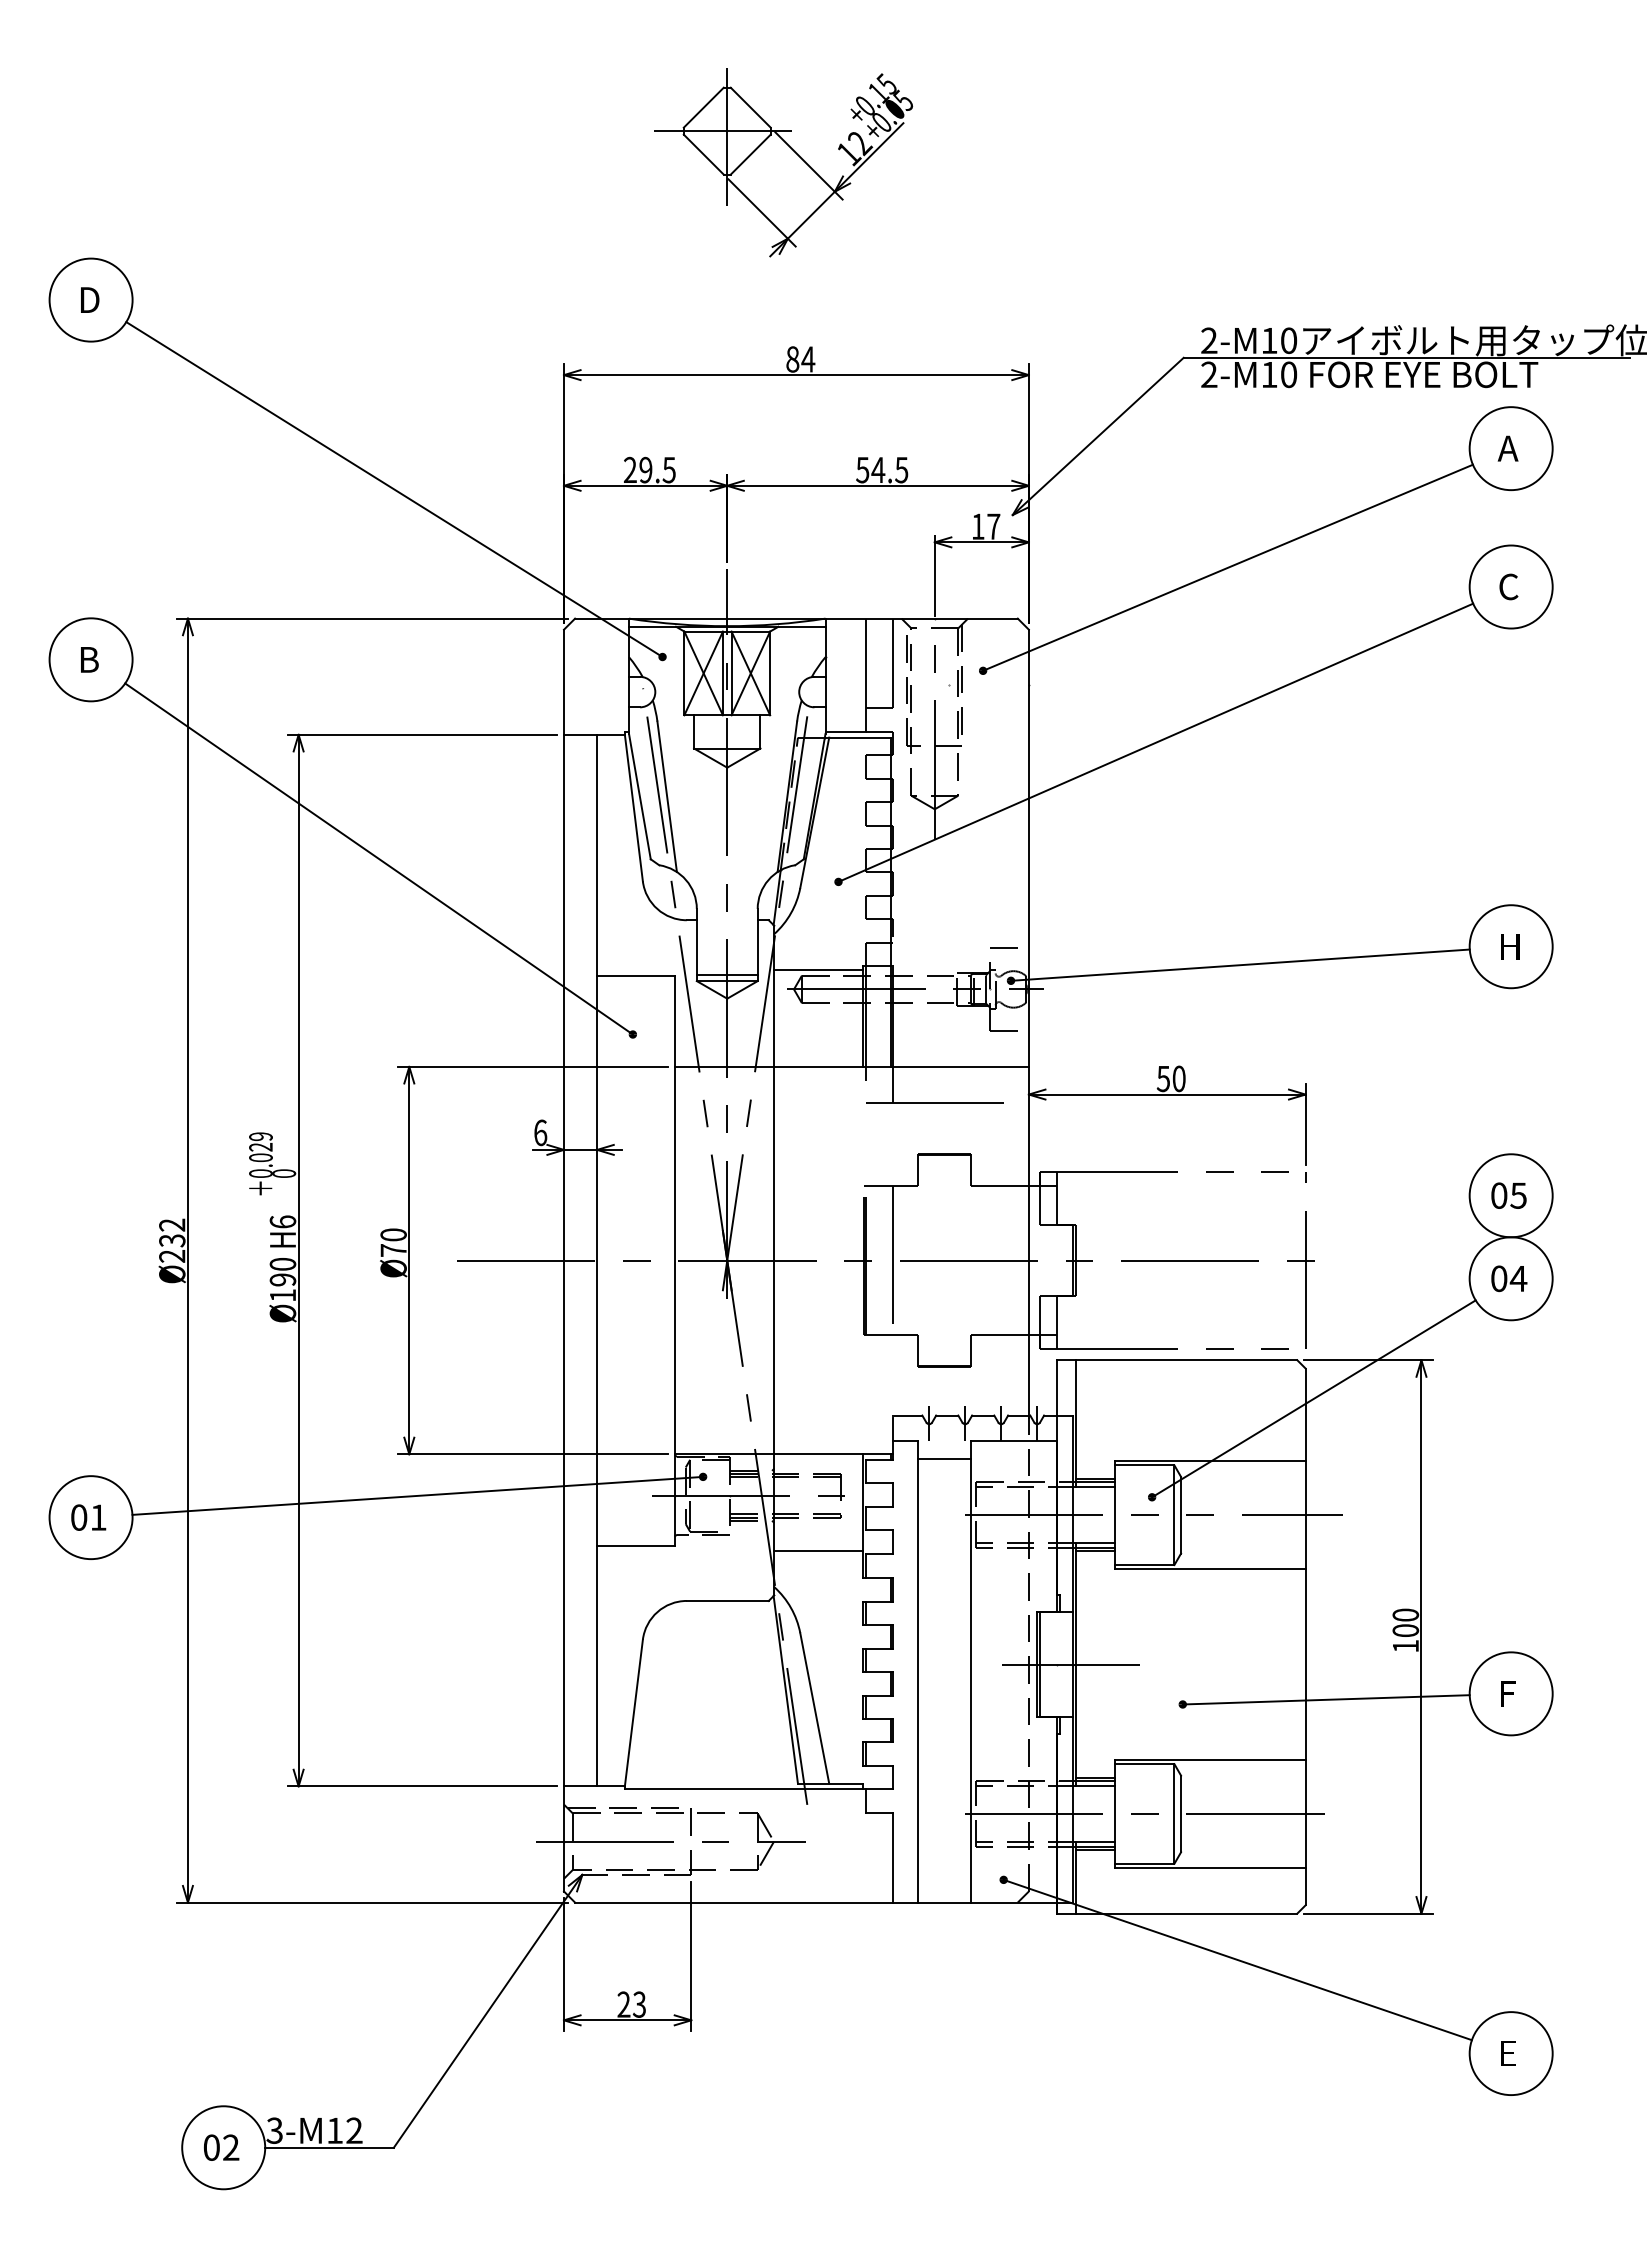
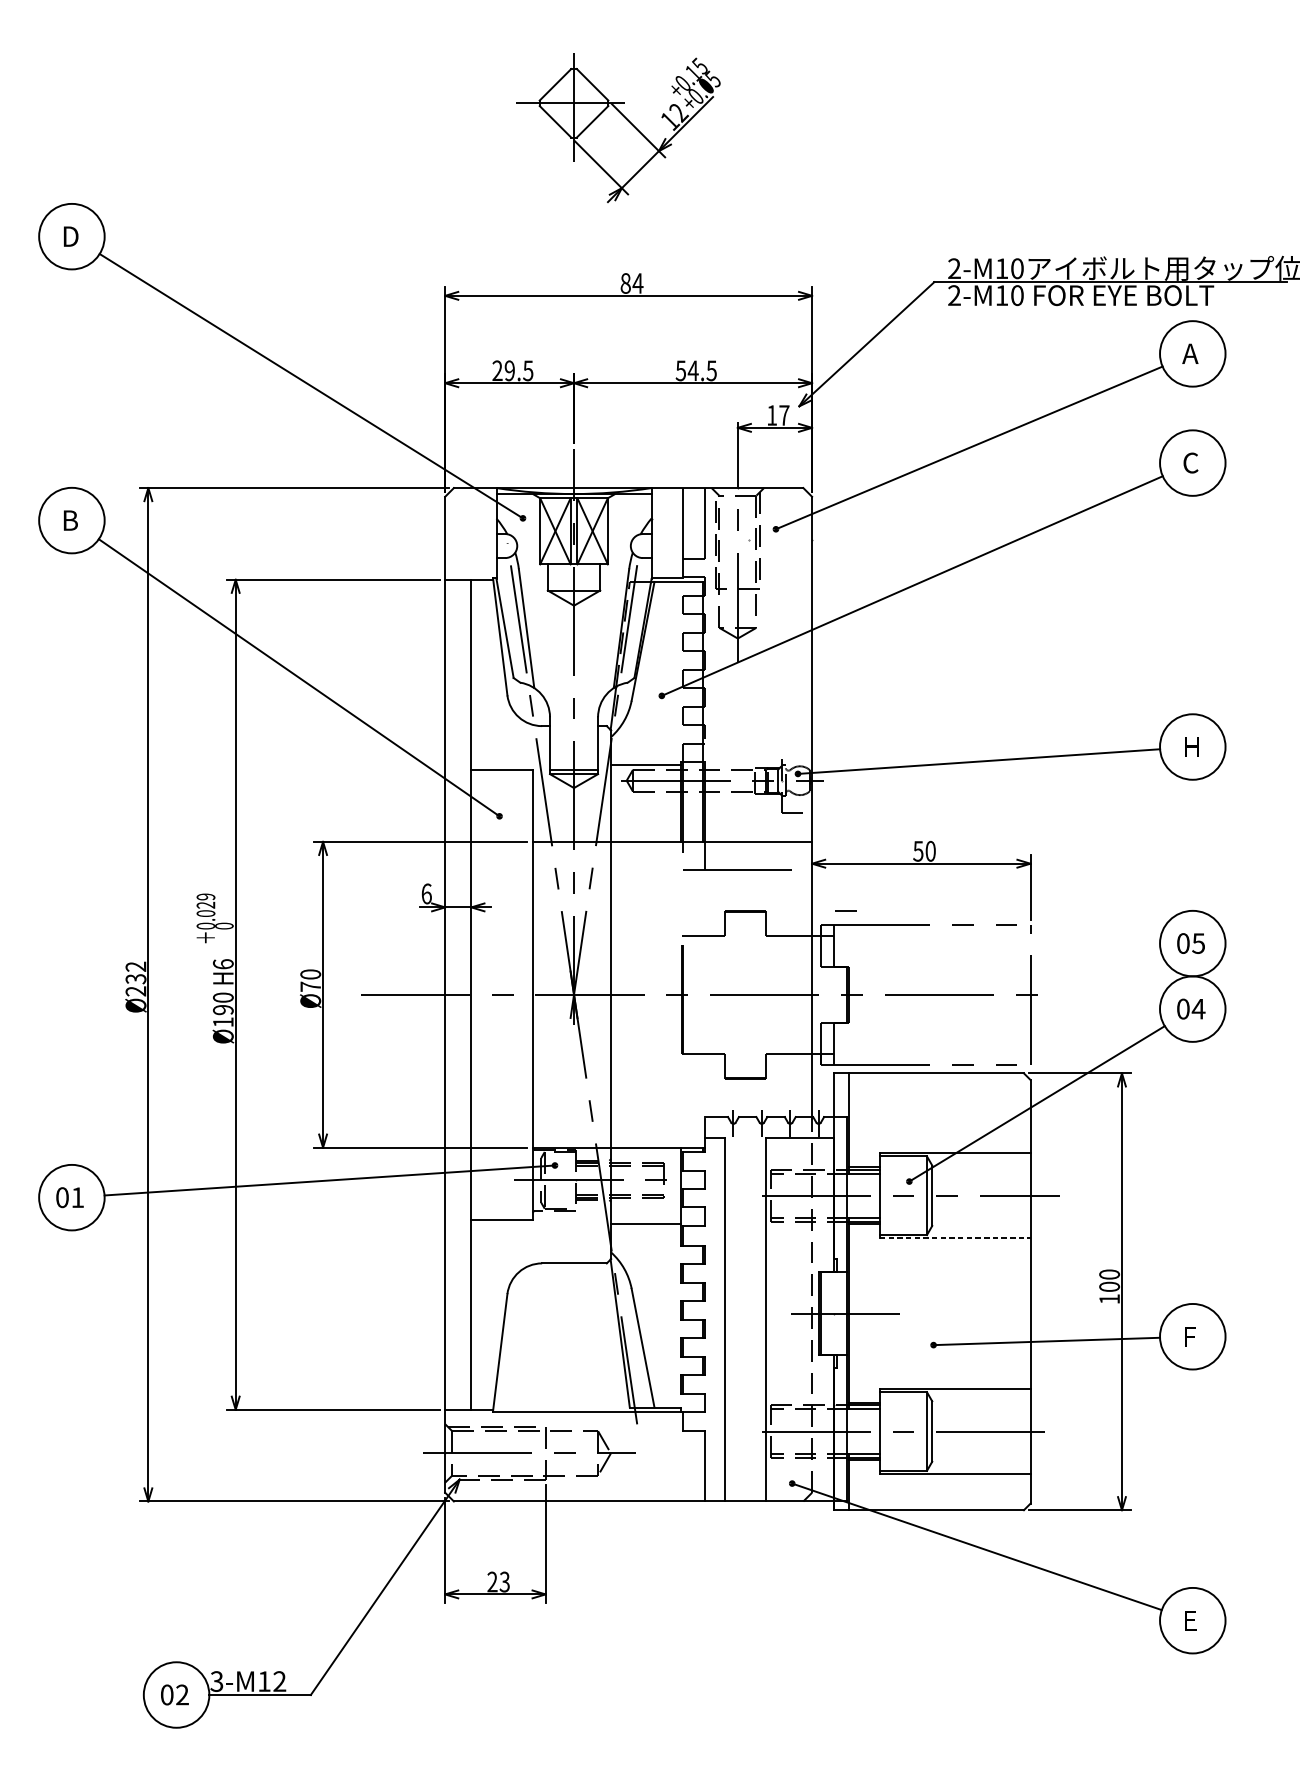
line: (1003, 947) -> (845, 910), moved
line: (893, 1260) -> (705, 994), removed
line: (944, 1459) -> (745, 1151), removed
line: (1210, 1569) -> (955, 1238), solid -> dashed

